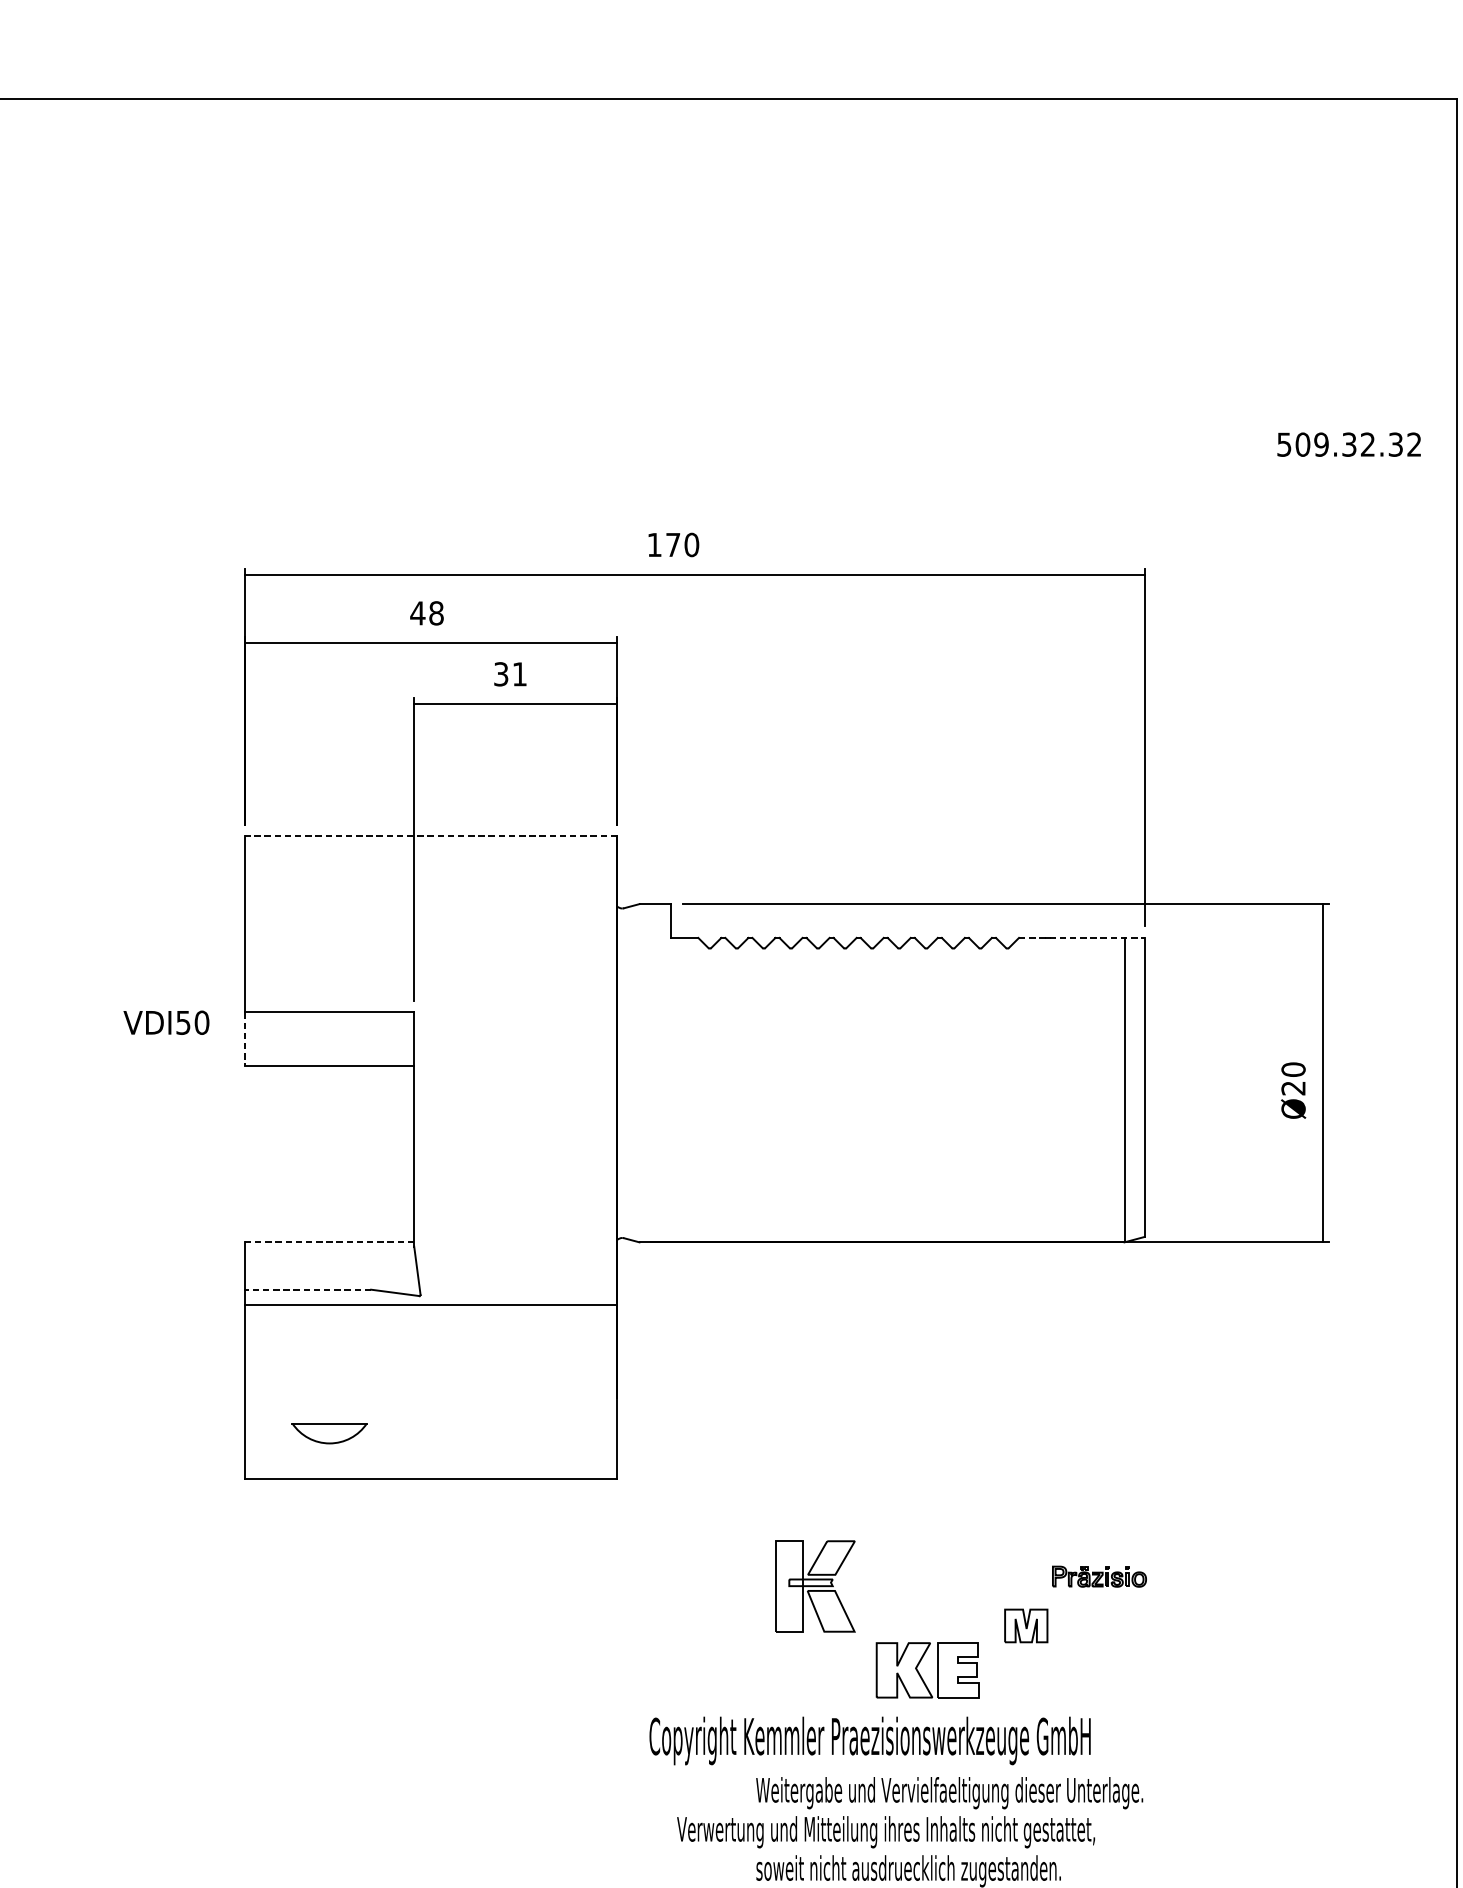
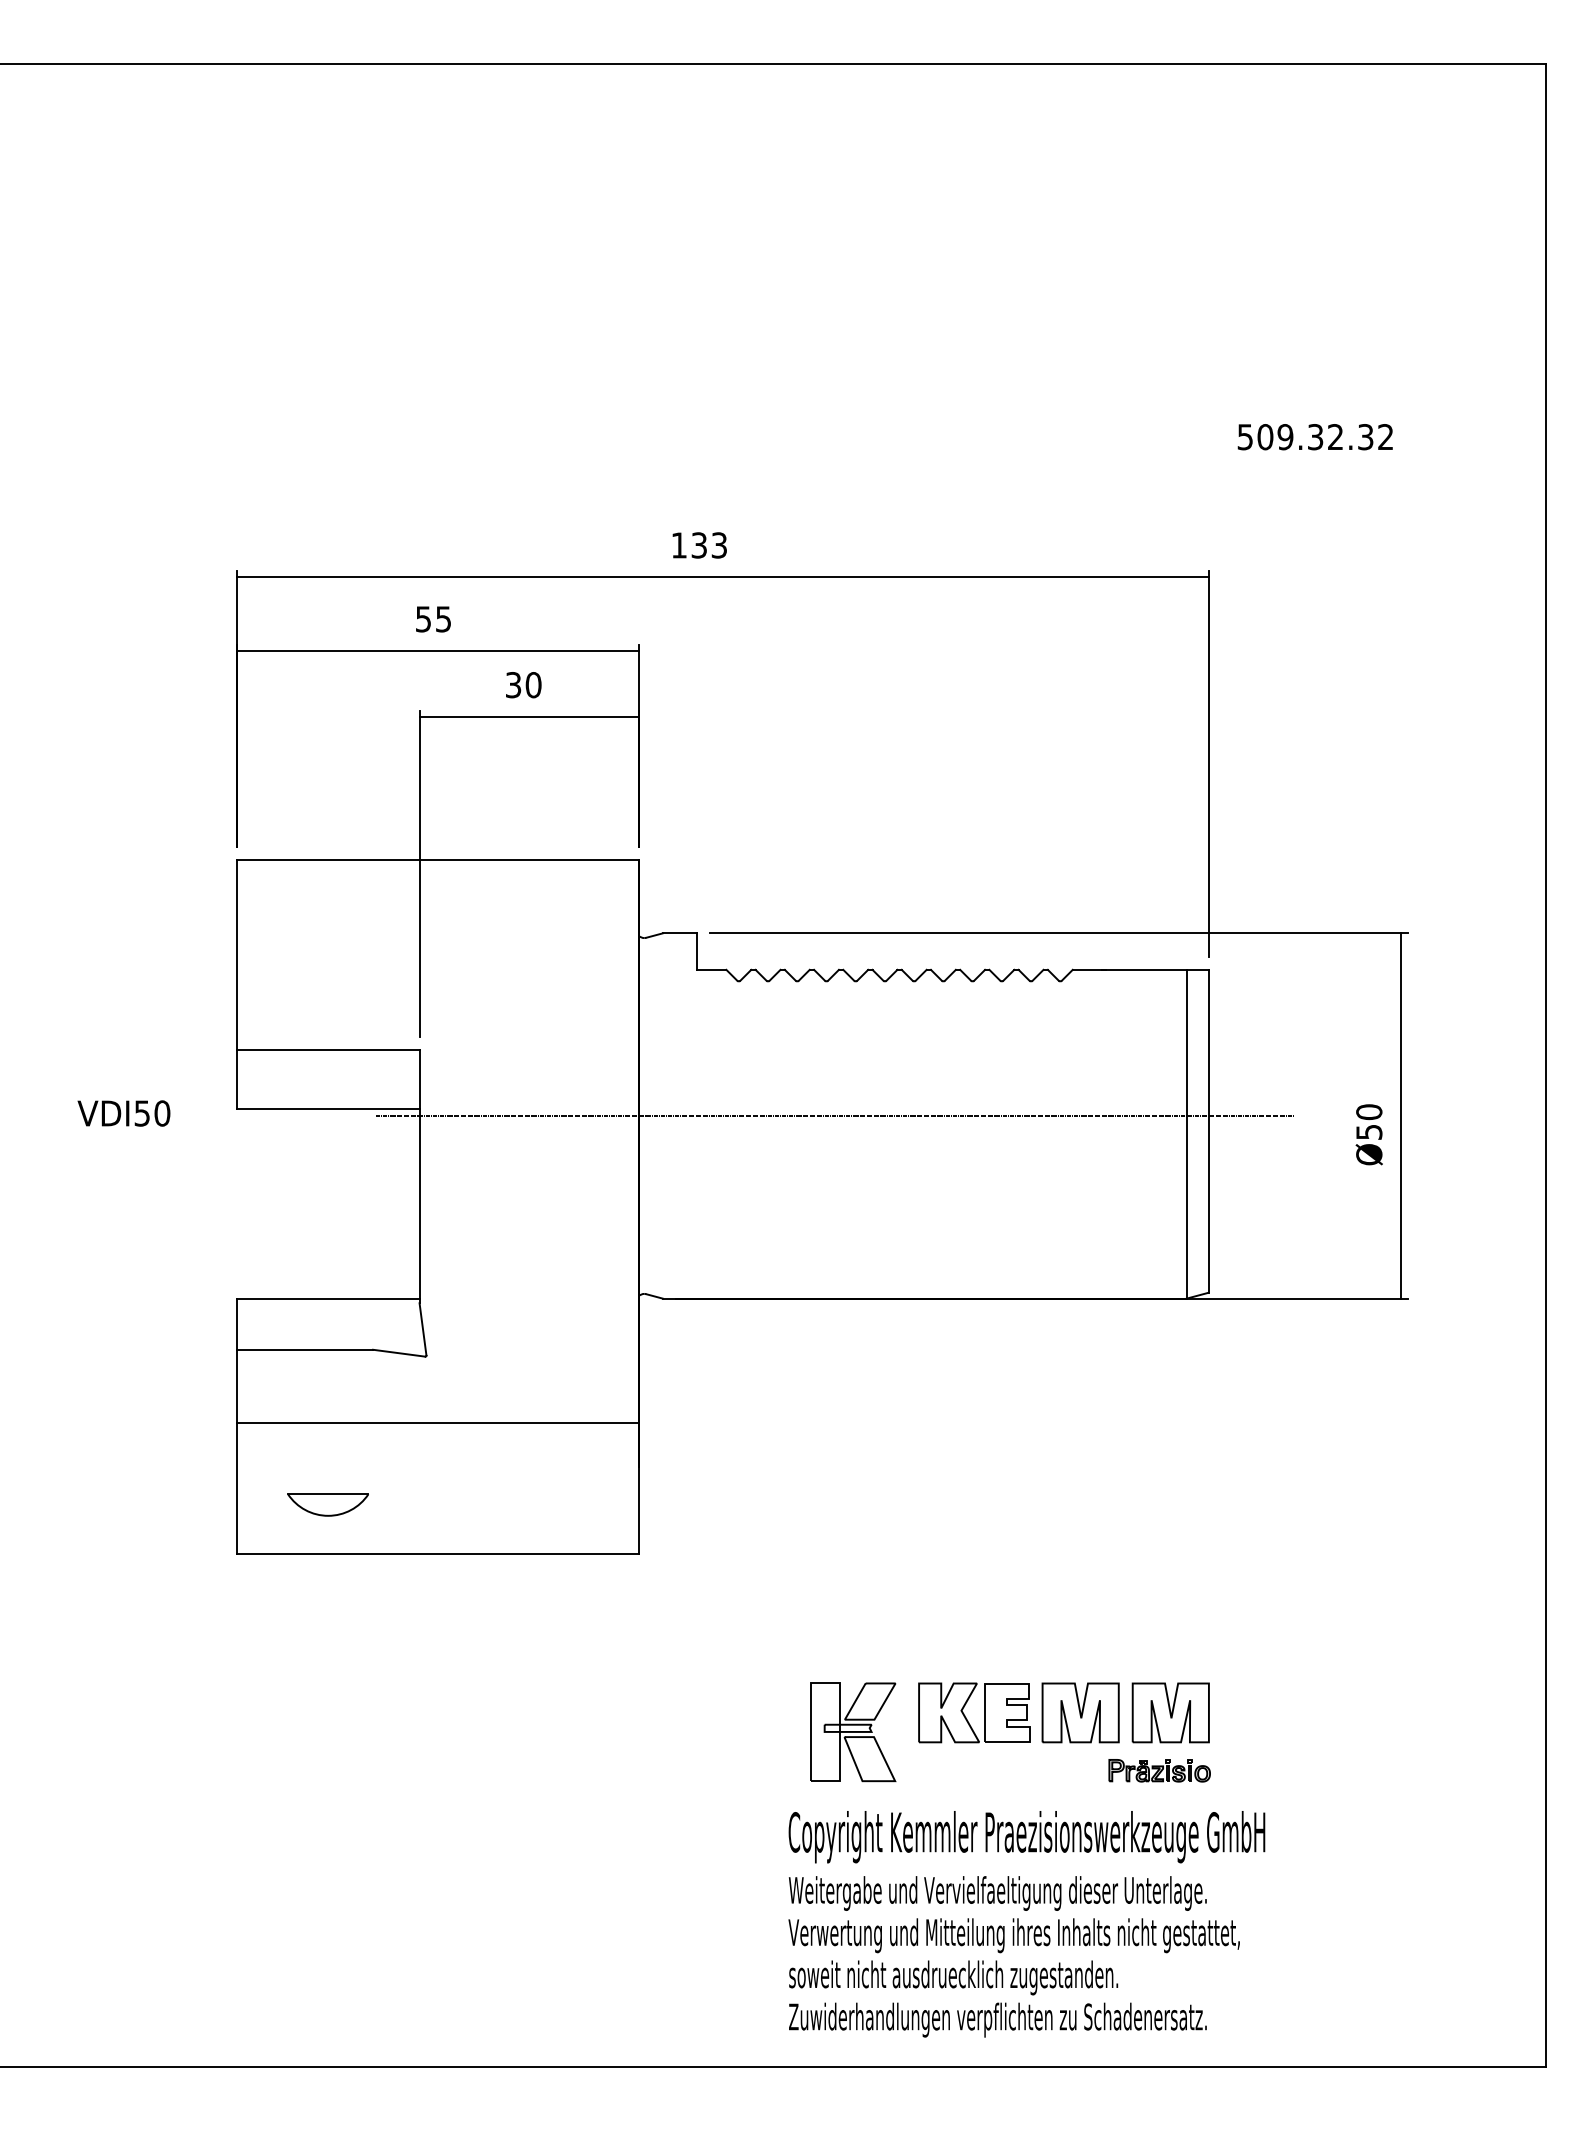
text: (1348, 445) -> (1314, 437), moved
text: (682, 545) -> (709, 545), 170 -> 133
text: (427, 613) -> (433, 619), 48 -> 55
text: (519, 674) -> (533, 685), 31 -> 30
line: (430, 836) -> (437, 860), dashed -> solid
line: (1081, 937) -> (1140, 969), dashed -> solid
text: (166, 1022) -> (123, 1113), moved
line: (244, 1039) -> (236, 1079), dashed -> solid
line: (799, 1072) -> (835, 1115), added
text: (1293, 1088) -> (1369, 1132), Ø20 -> Ø50
line: (328, 1242) -> (327, 1298), dashed -> solid
line: (307, 1289) -> (304, 1349), dashed -> solid
line: (430, 1304) -> (437, 1422), moved
part: (1099, 1576) -> (1159, 1770), moved
part: (815, 1586) -> (853, 1732), moved
part: (1026, 1625) -> (1080, 1712), size x1.67
part: (1109, 1625) -> (1170, 1712), added
part: (920, 1674) -> (966, 1717), moved
text: (869, 1741) -> (1026, 1837), moved
text: (885, 1832) -> (1013, 1935), moved

